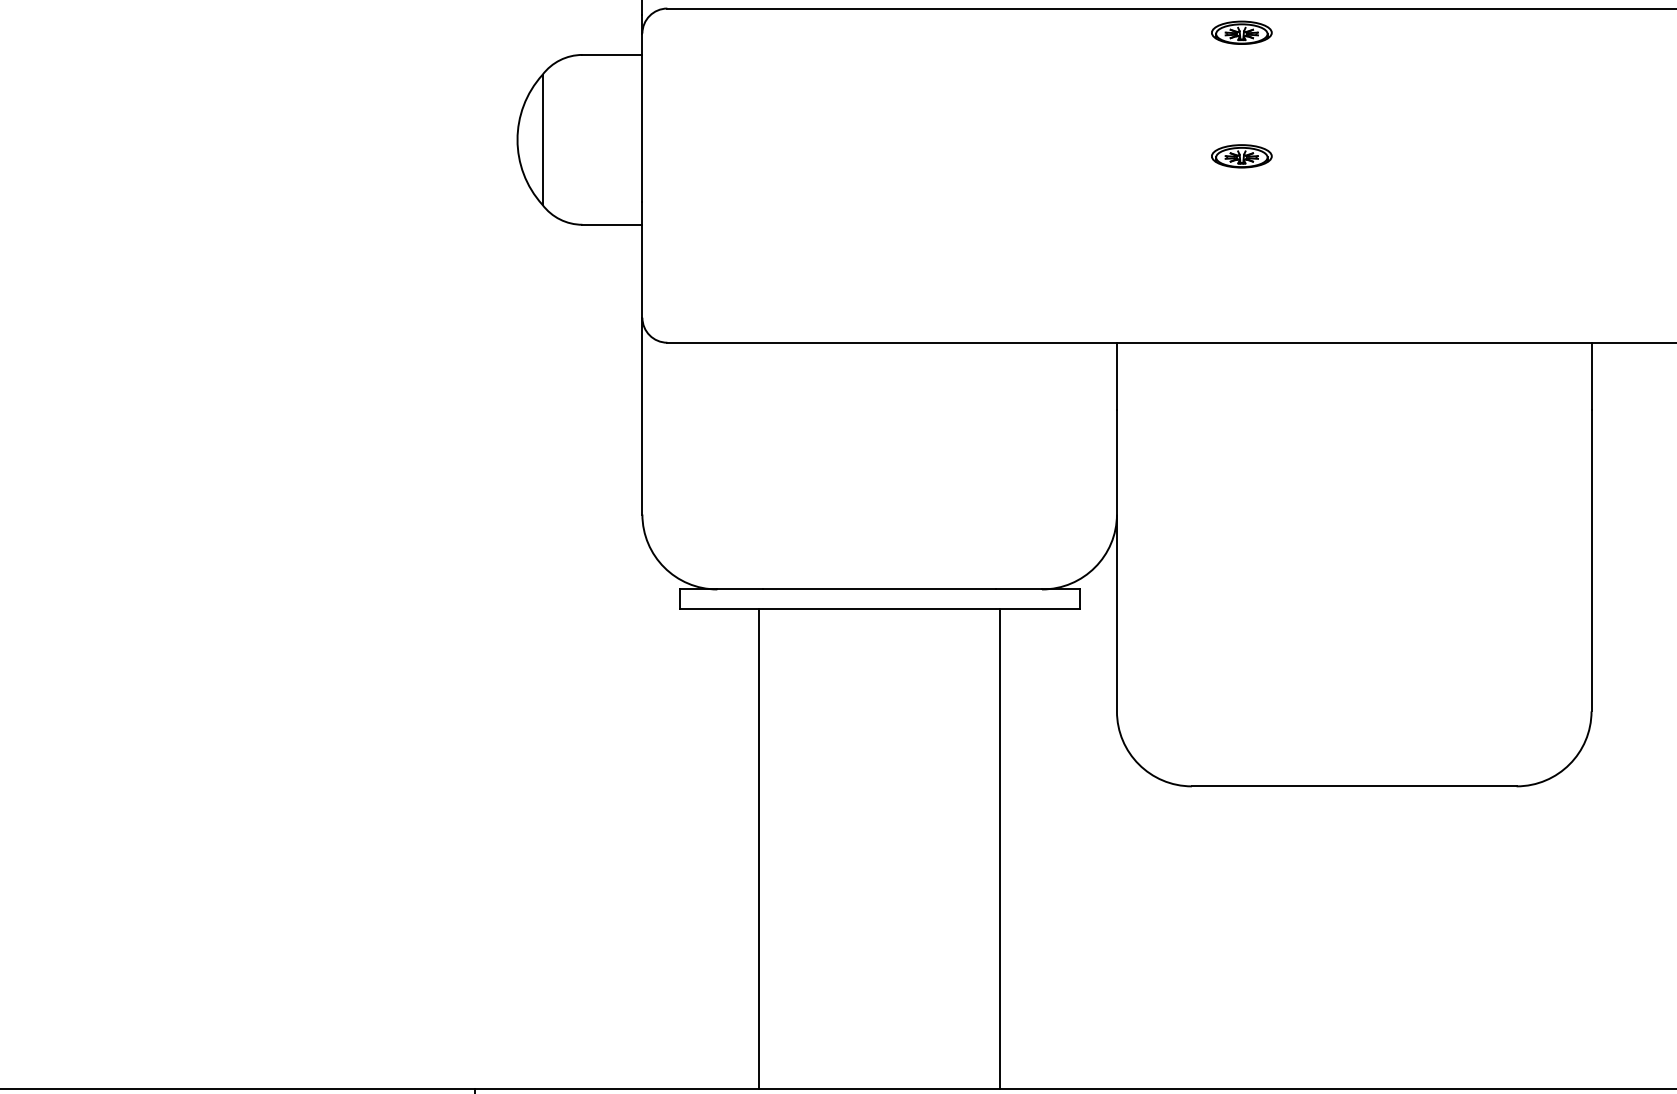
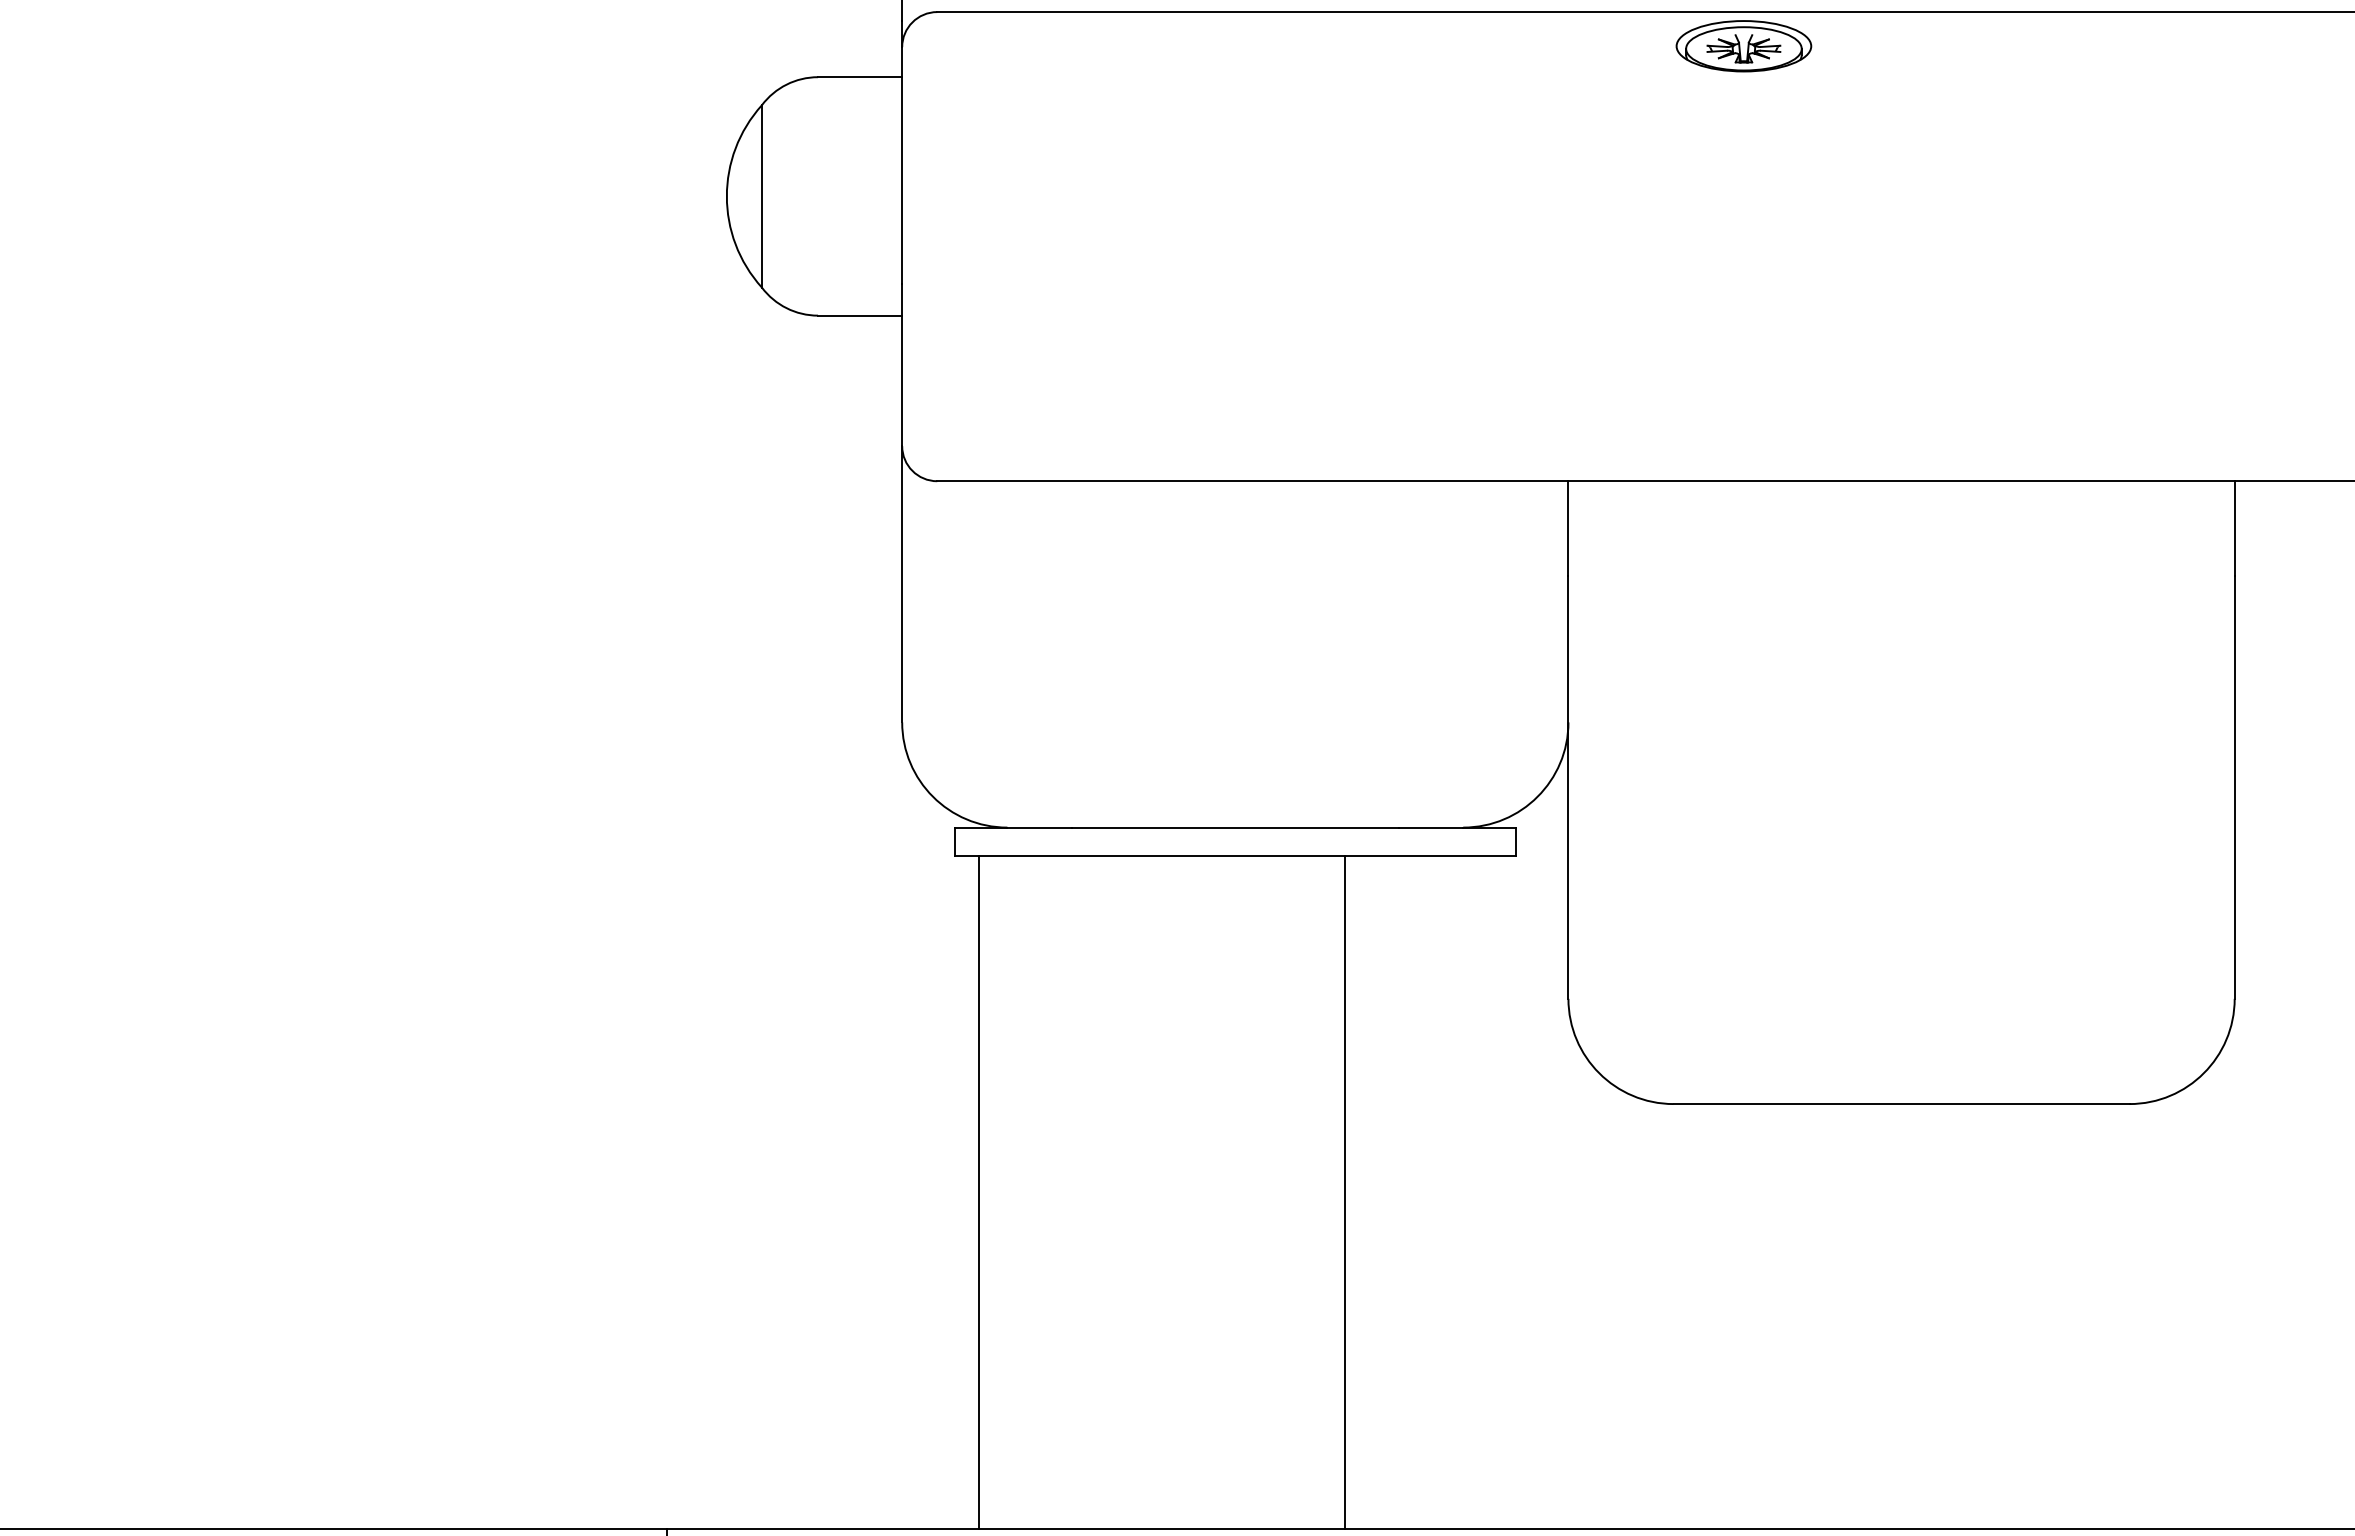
part: (1241, 32) -> (1743, 45), size x1.6
part: (1241, 156) -> (1743, 219), removed
line: (758, 848) -> (978, 1191), moved
line: (1000, 848) -> (1344, 1191), moved

